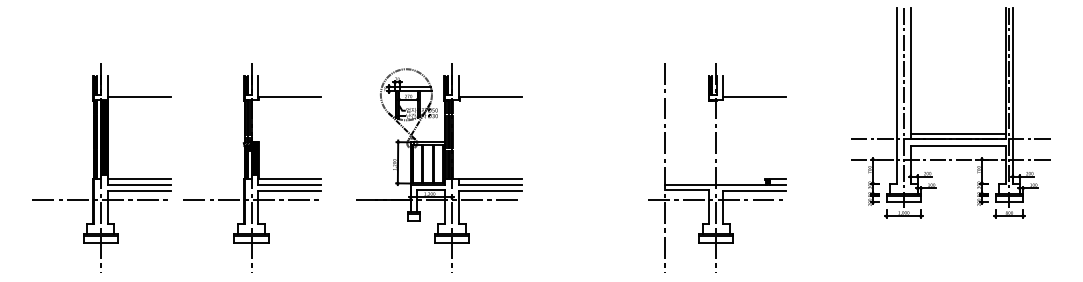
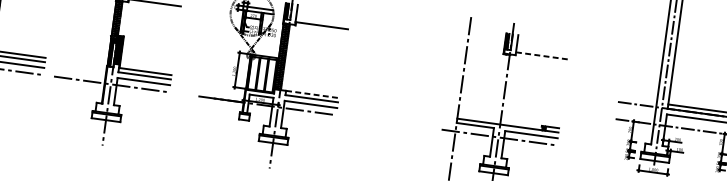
line: (755, 96) -> (543, 55), solid -> dashed
line: (490, 179) -> (312, 94), solid -> dashed

